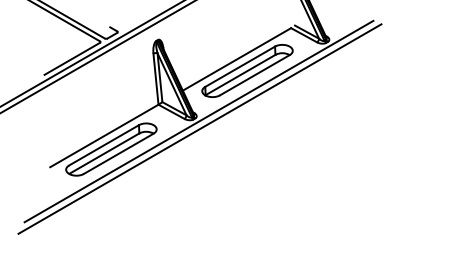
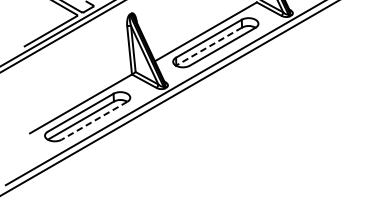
line: (240, 75) -> (209, 46), solid -> dashed
line: (118, 154) -> (94, 121), solid -> dashed

